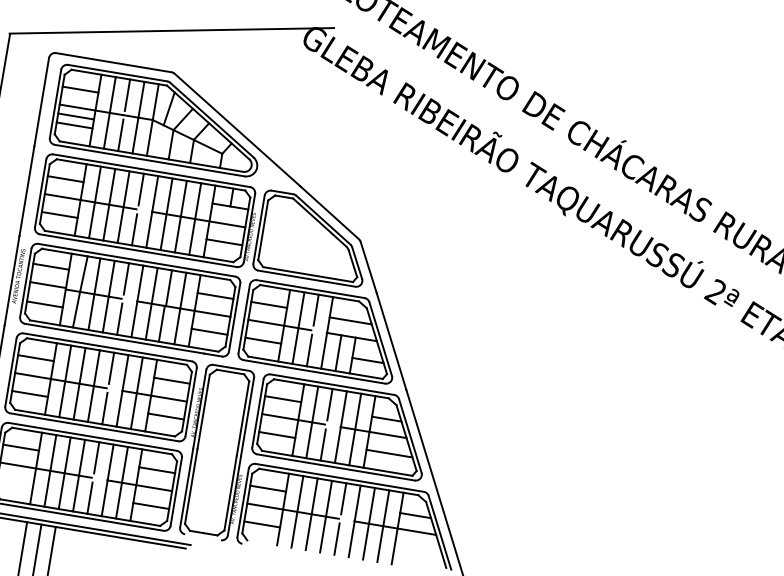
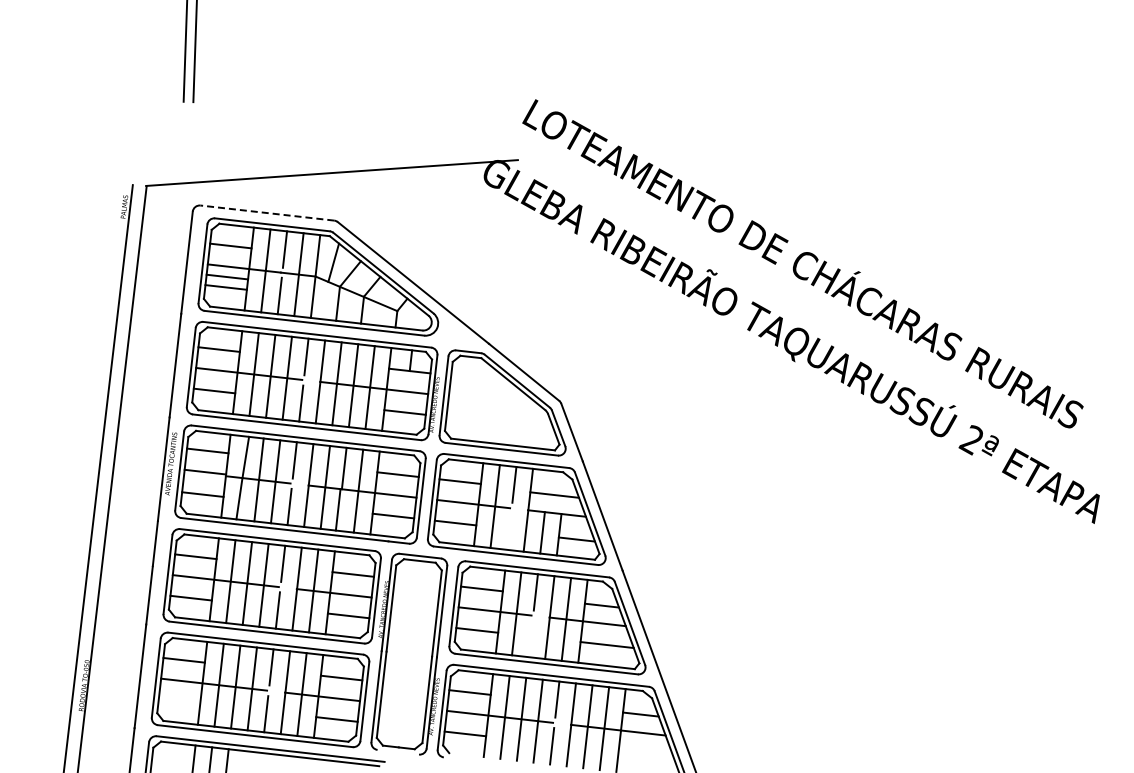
line: (113, 63) -> (266, 213), solid -> dashed
line: (309, 350) -> (509, 531), removed
line: (323, 445) -> (530, 639), removed

